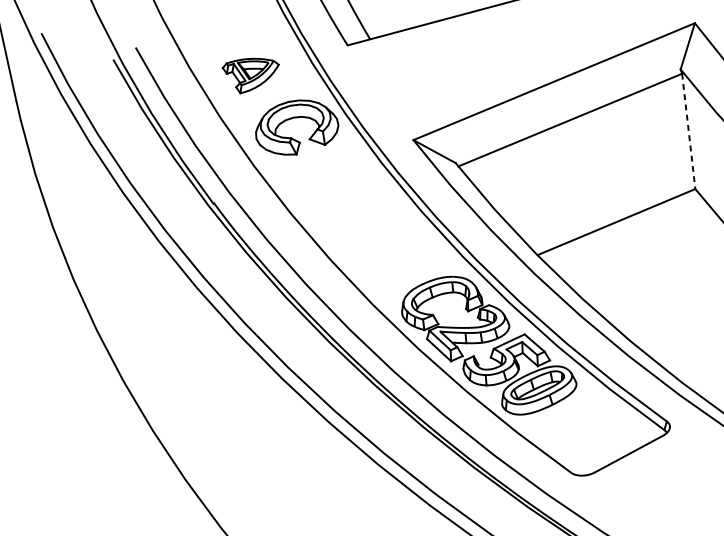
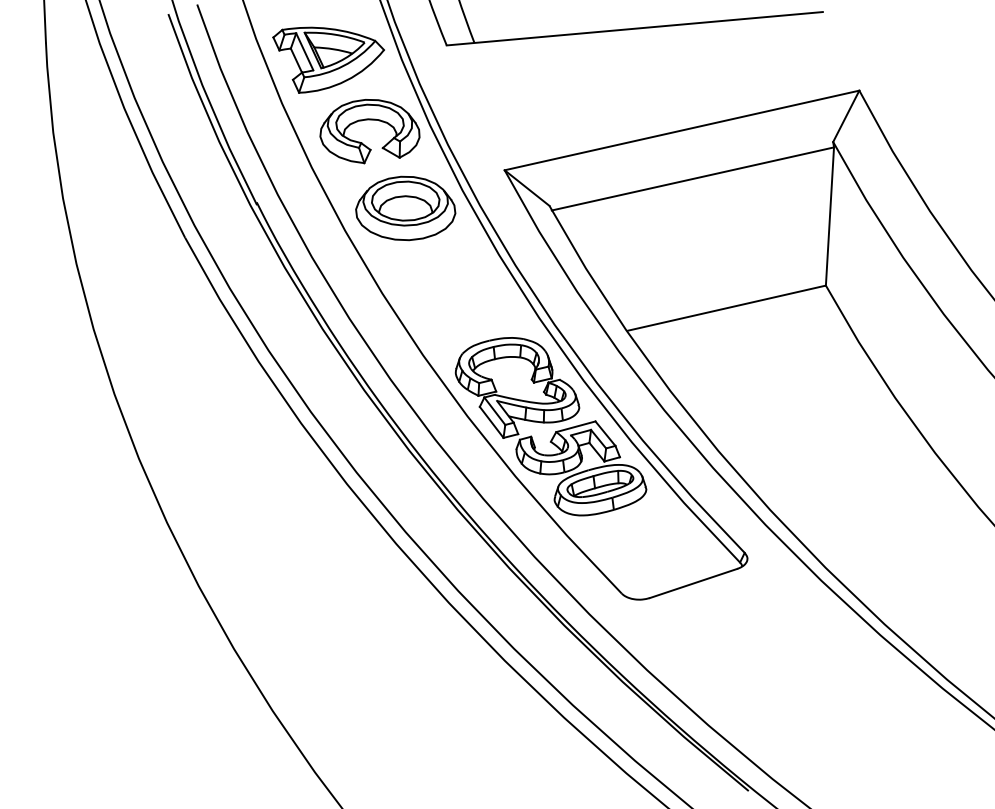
part: (252, 74) -> (328, 59), size x1.67
line: (688, 132) -> (829, 217), dashed -> solid
part: (337, 185) -> (405, 208), added

